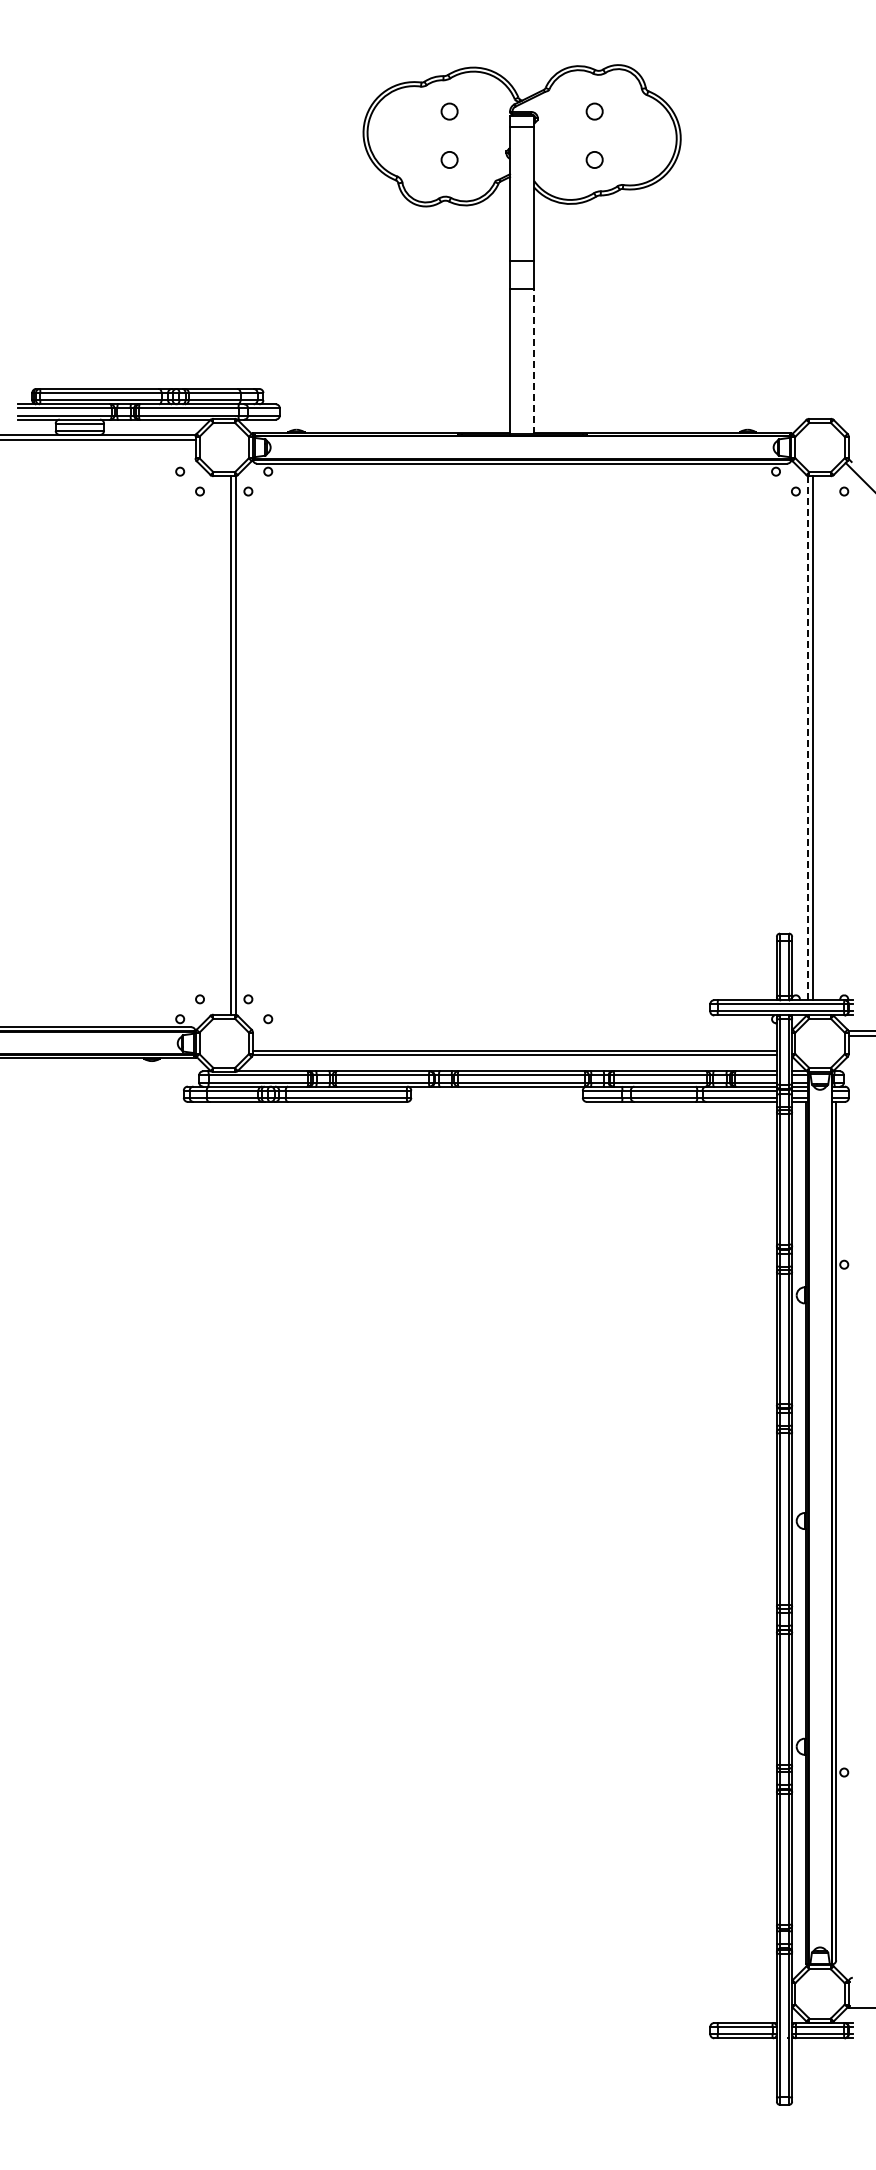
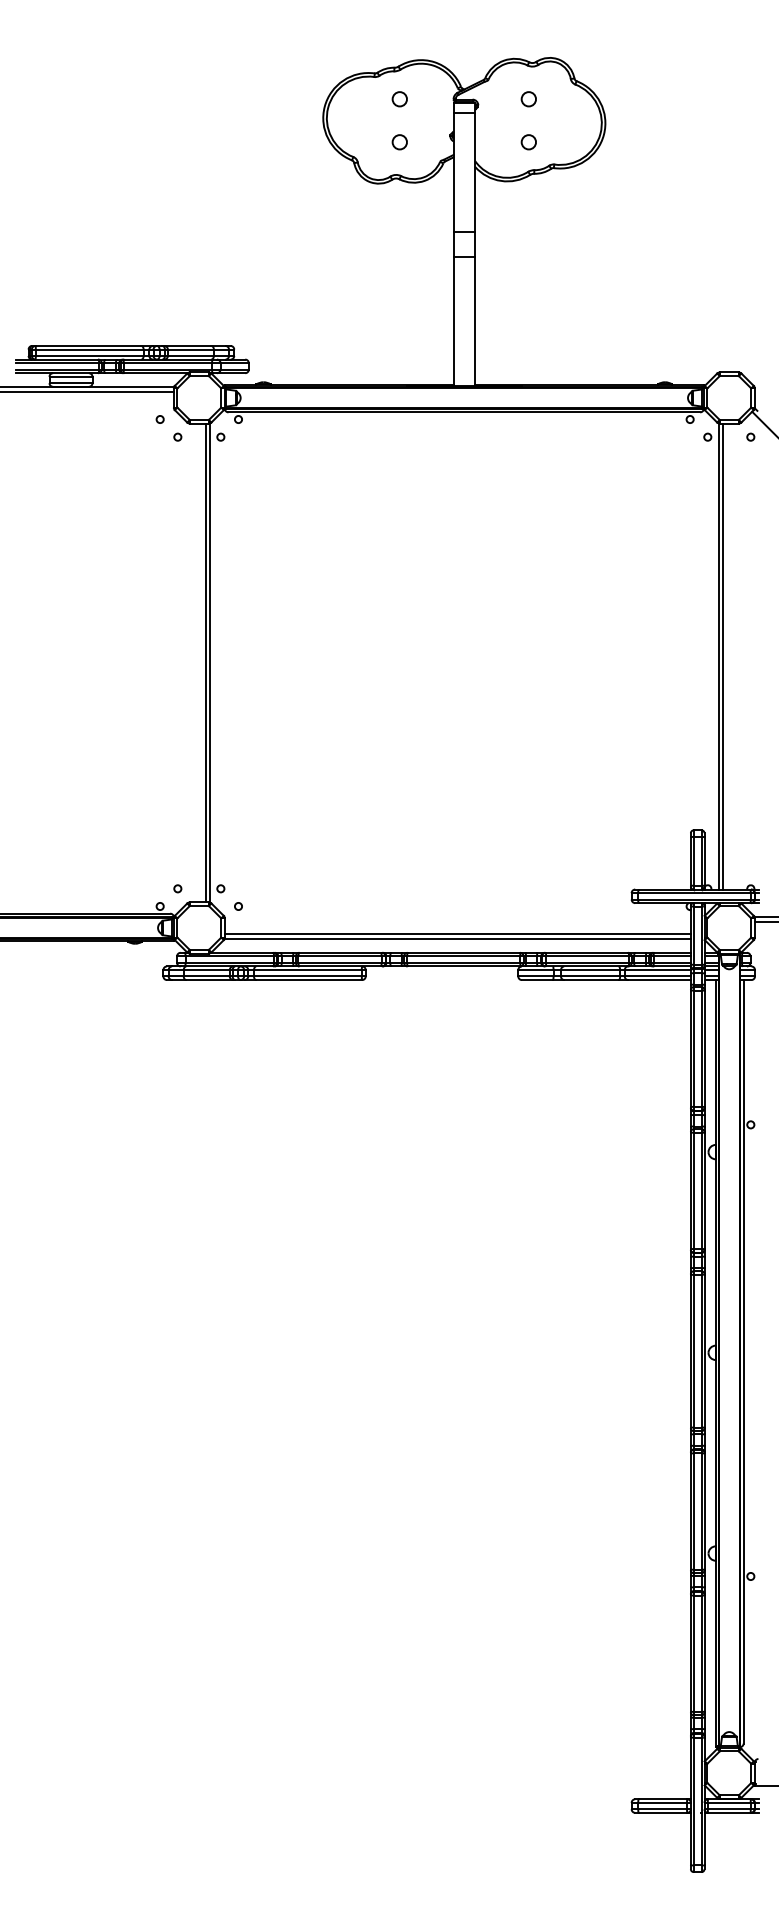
line: (534, 361) -> (475, 321), dashed -> solid
line: (807, 738) -> (718, 656), dashed -> solid

